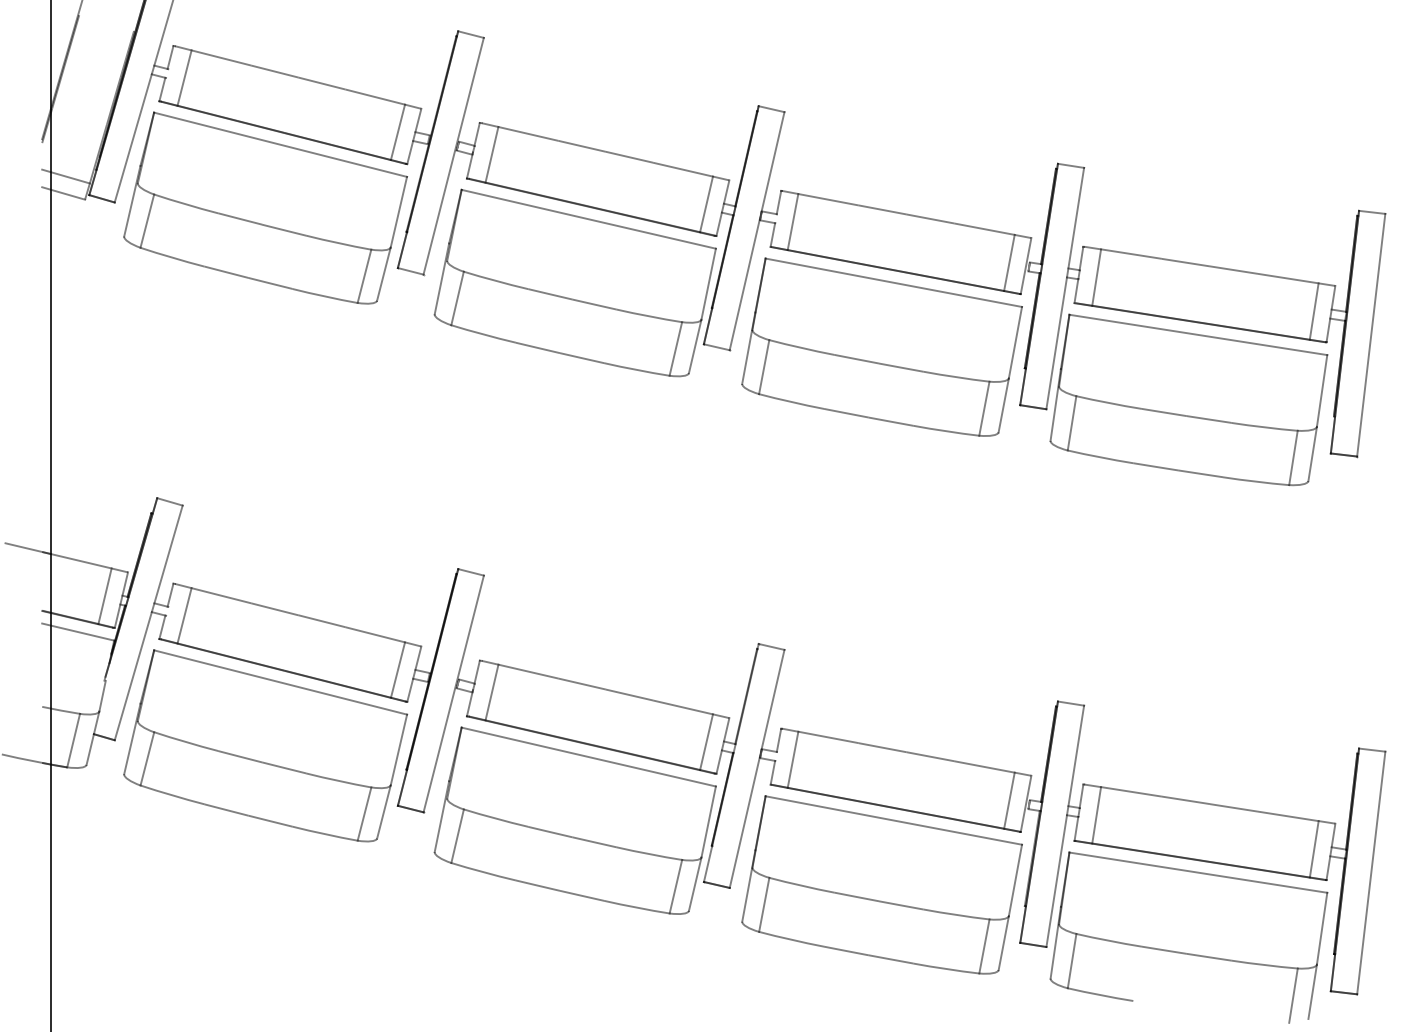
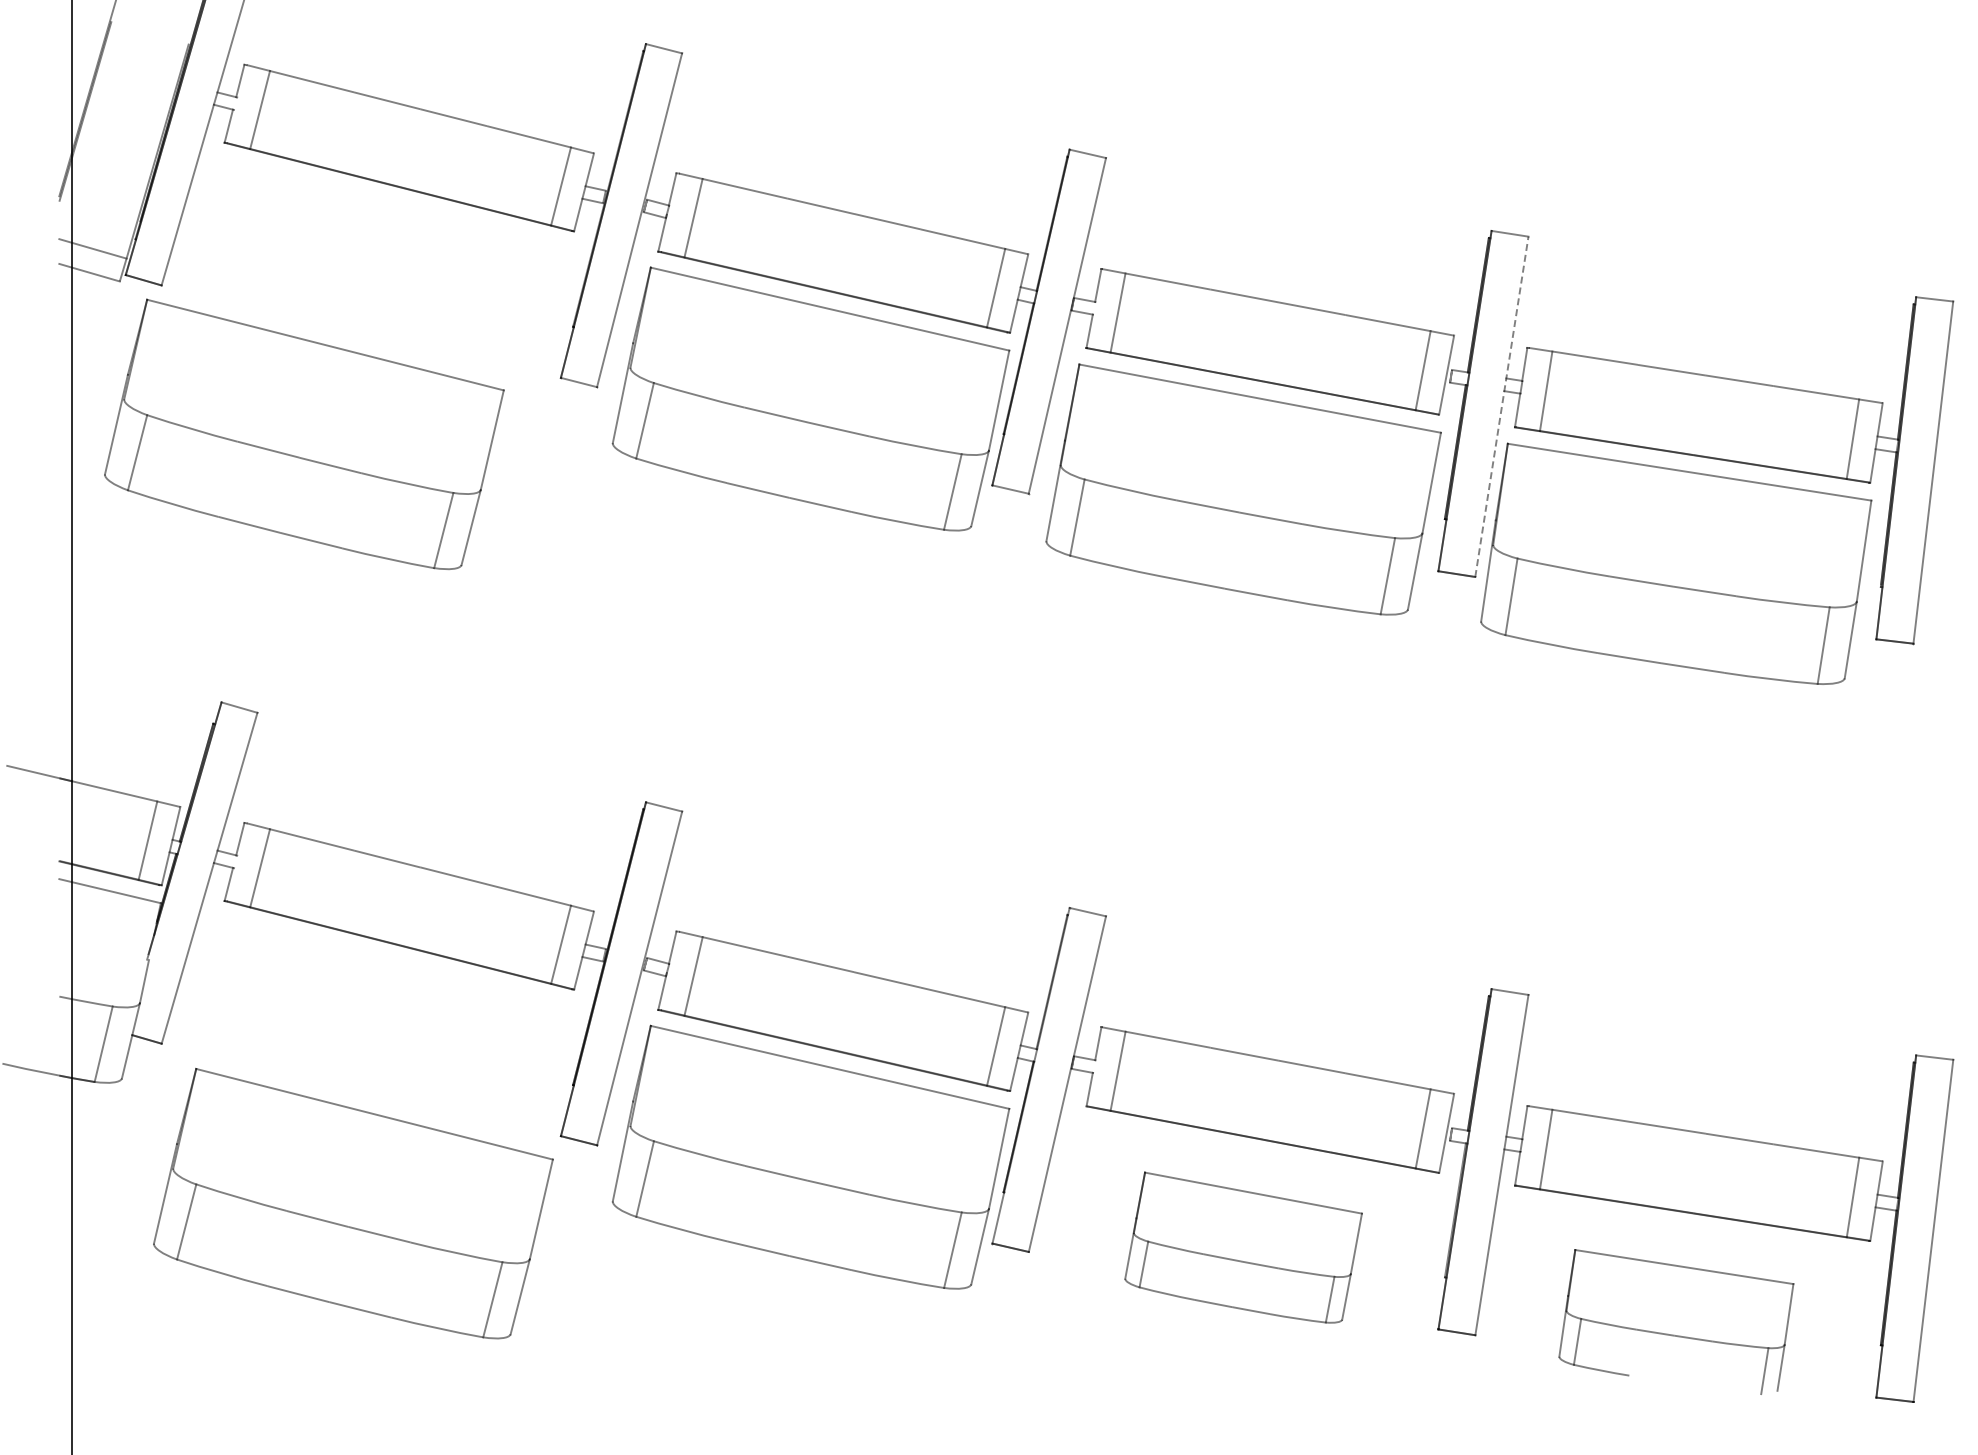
part: (265, 207) -> (304, 433), moved
line: (1064, 288) -> (1501, 406), solid -> dashed
part: (265, 745) -> (353, 1203), moved
part: (881, 884) -> (1243, 1247), size x0.6
part: (1189, 937) -> (1676, 1321), size x0.6

